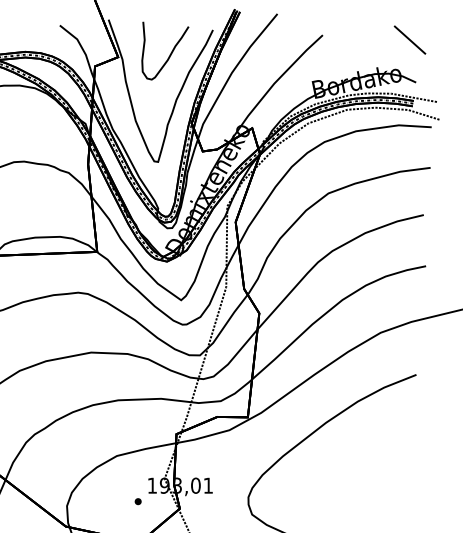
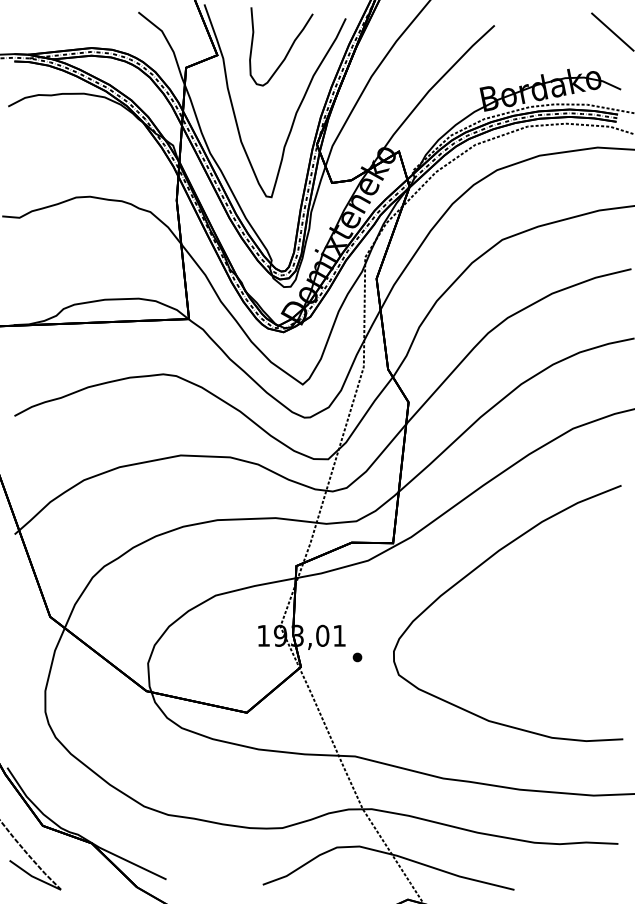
part: (138, 501) -> (357, 657), moved

